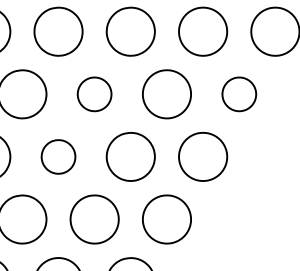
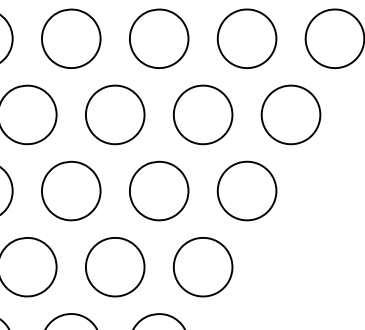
part: (94, 94) -> (115, 115), size x1.43
part: (239, 94) -> (291, 115), size x1.43
part: (58, 156) -> (71, 190), size x1.43

